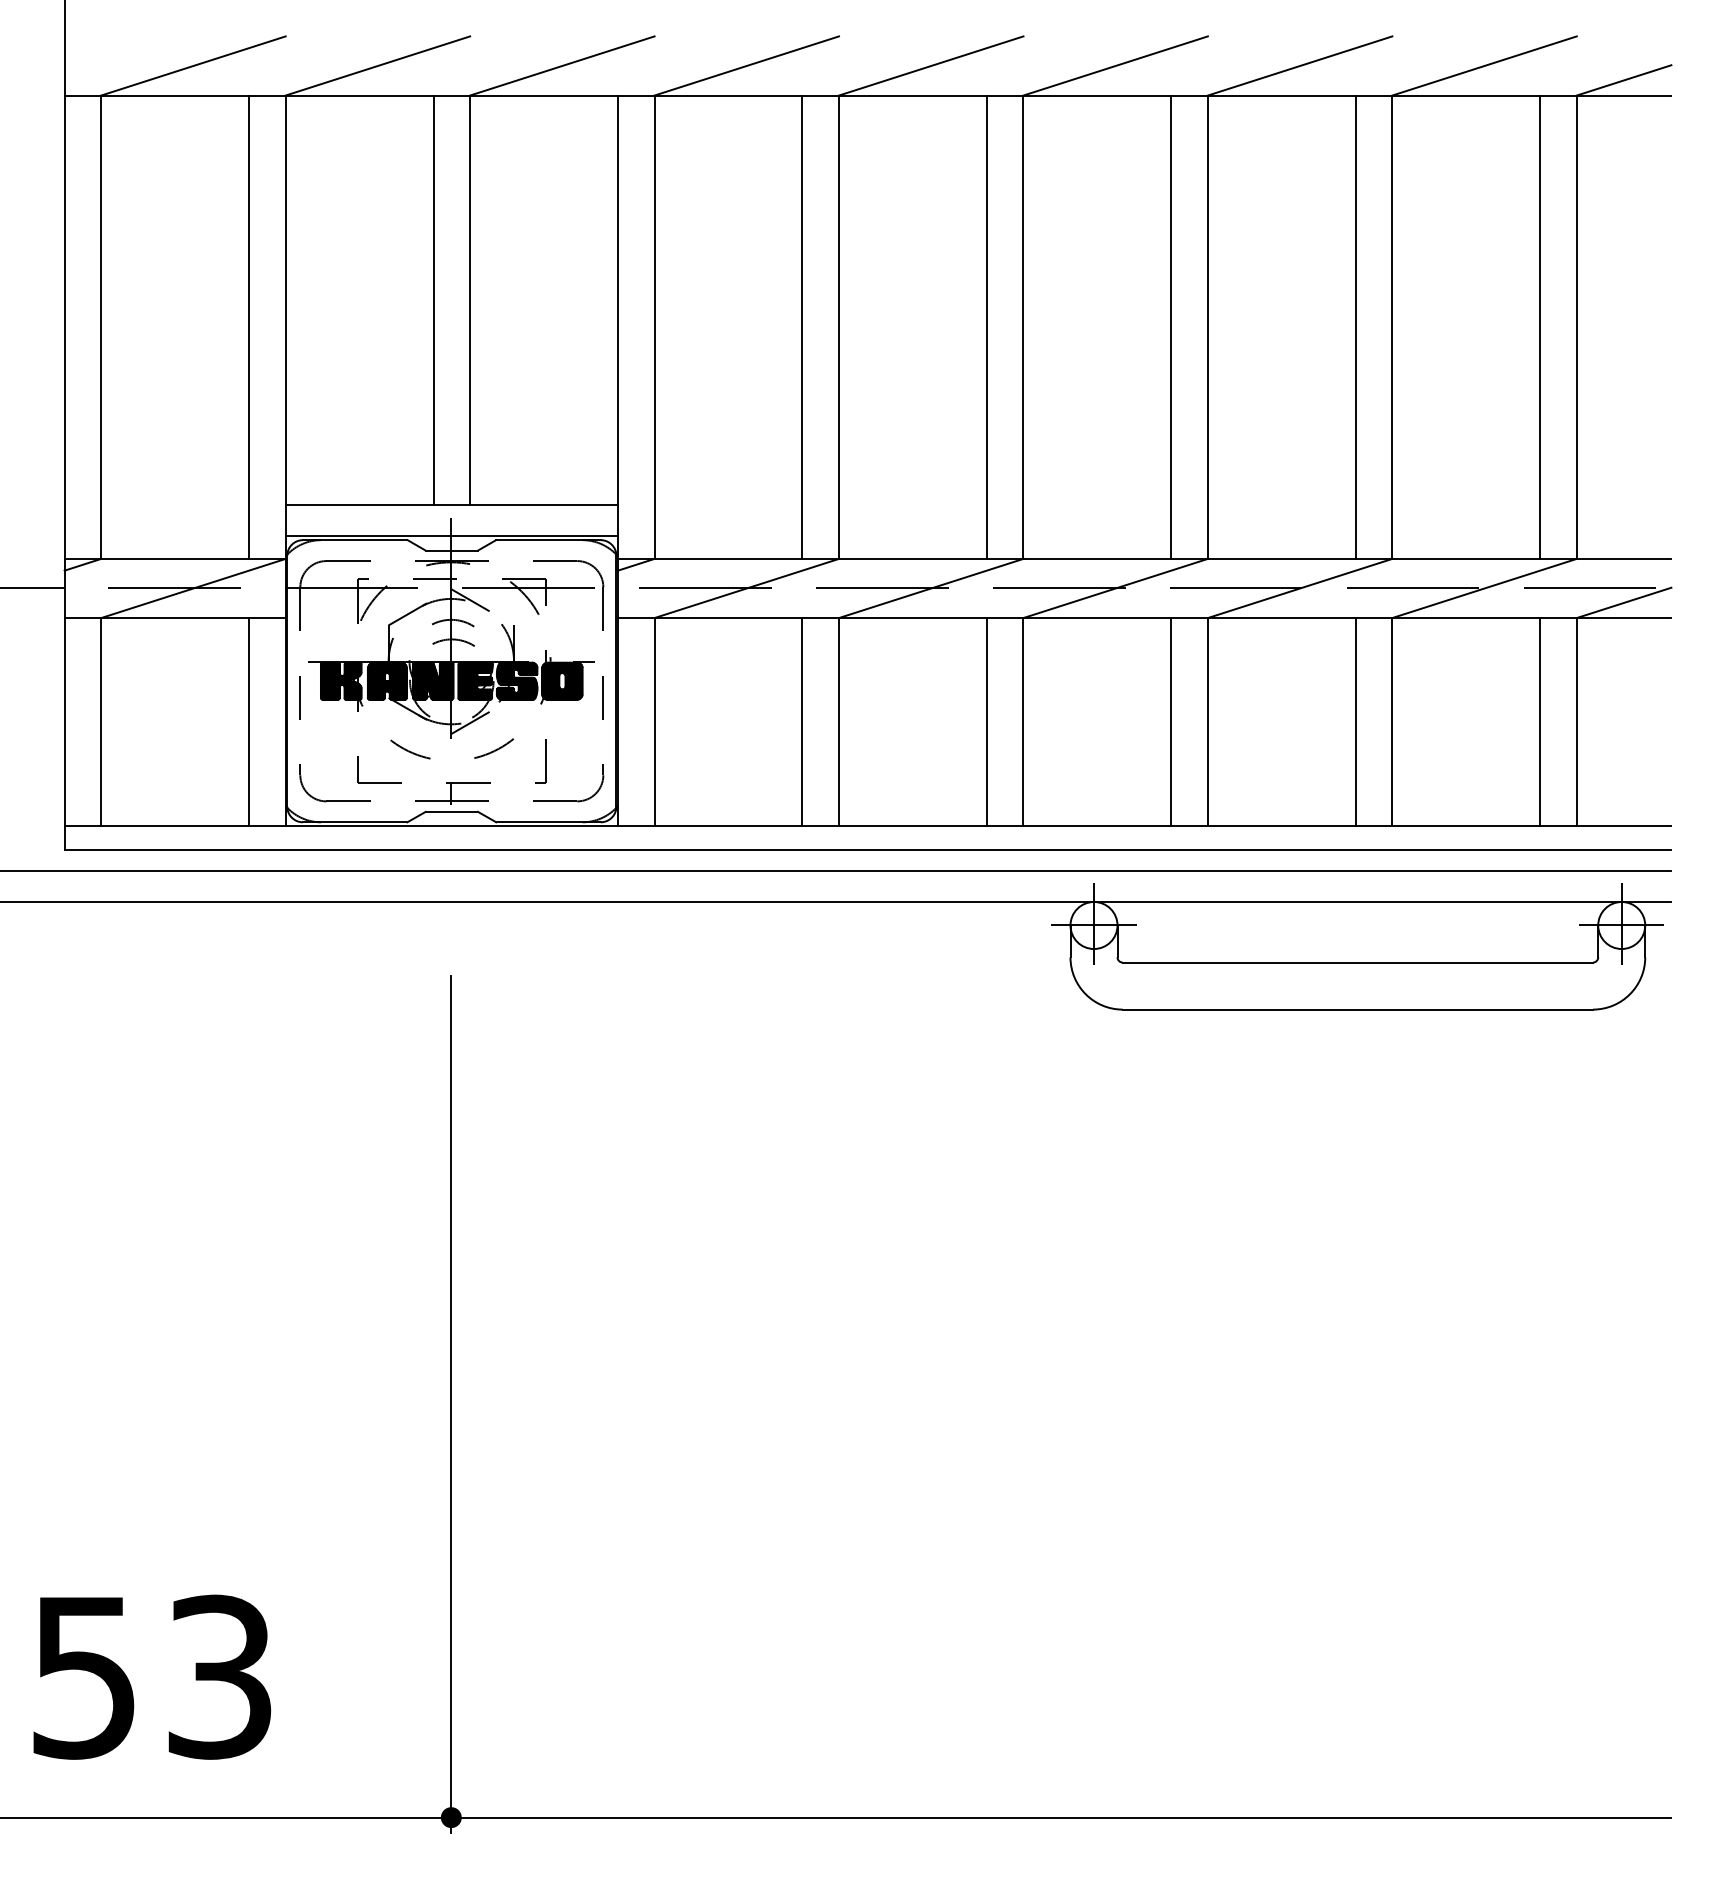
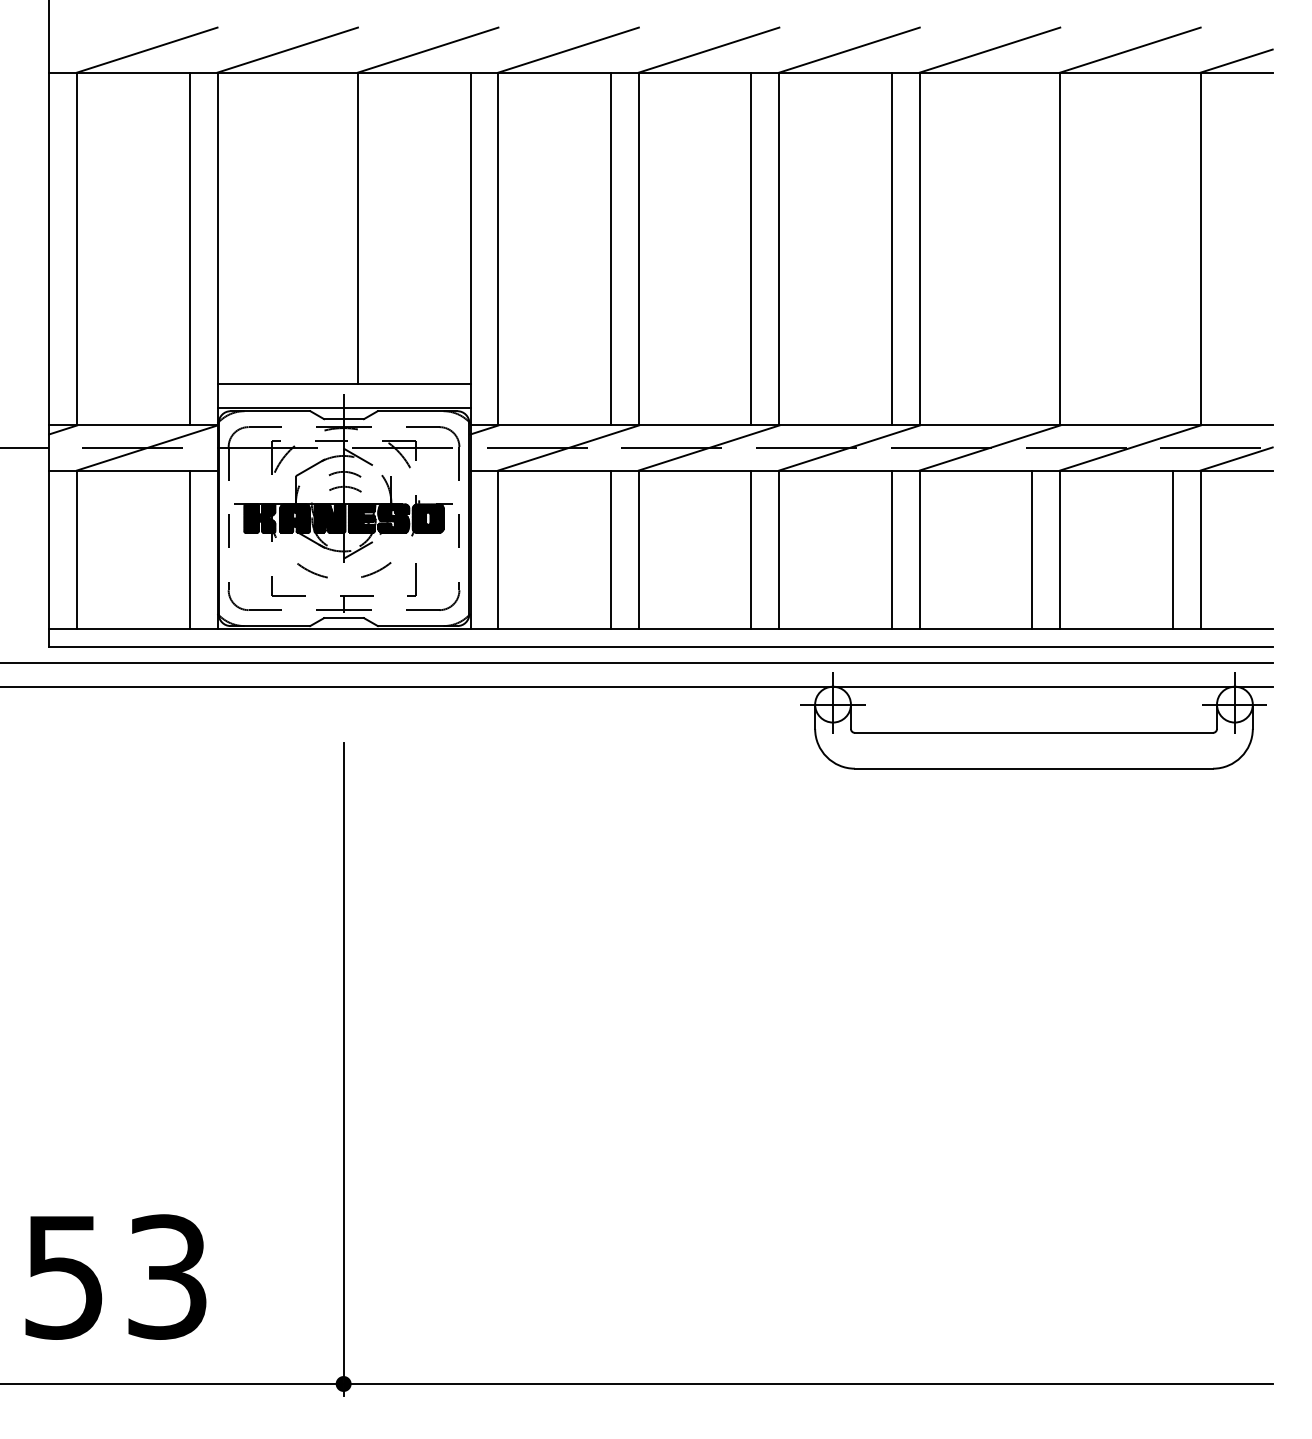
line: (433, 299) -> (330, 227), removed
line: (1355, 326) -> (1032, 248), removed
line: (1540, 326) -> (1173, 248), removed

